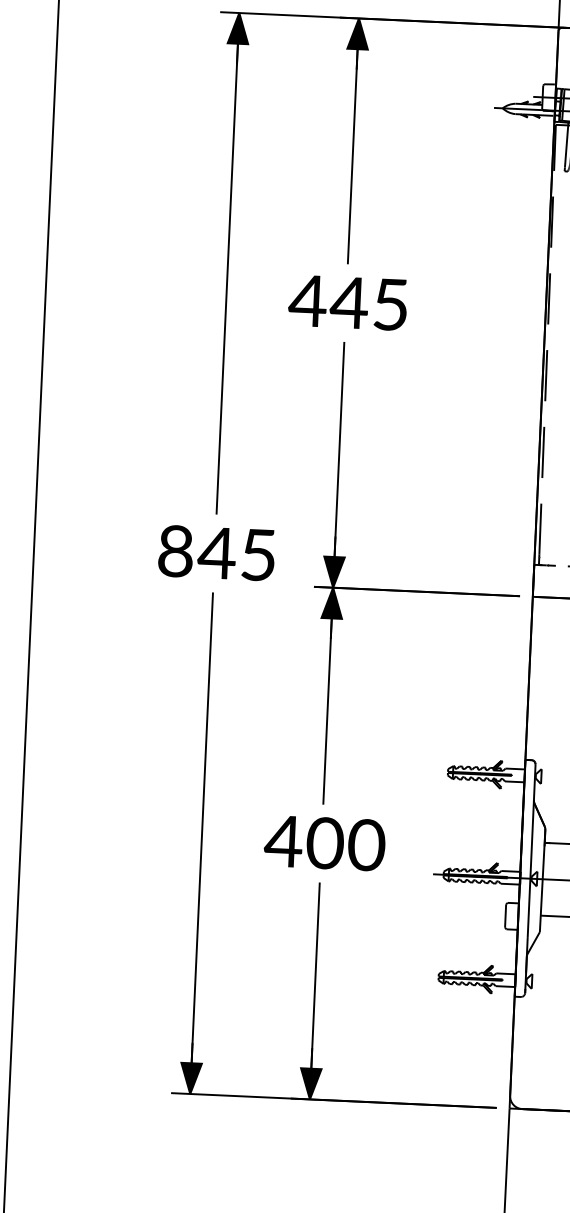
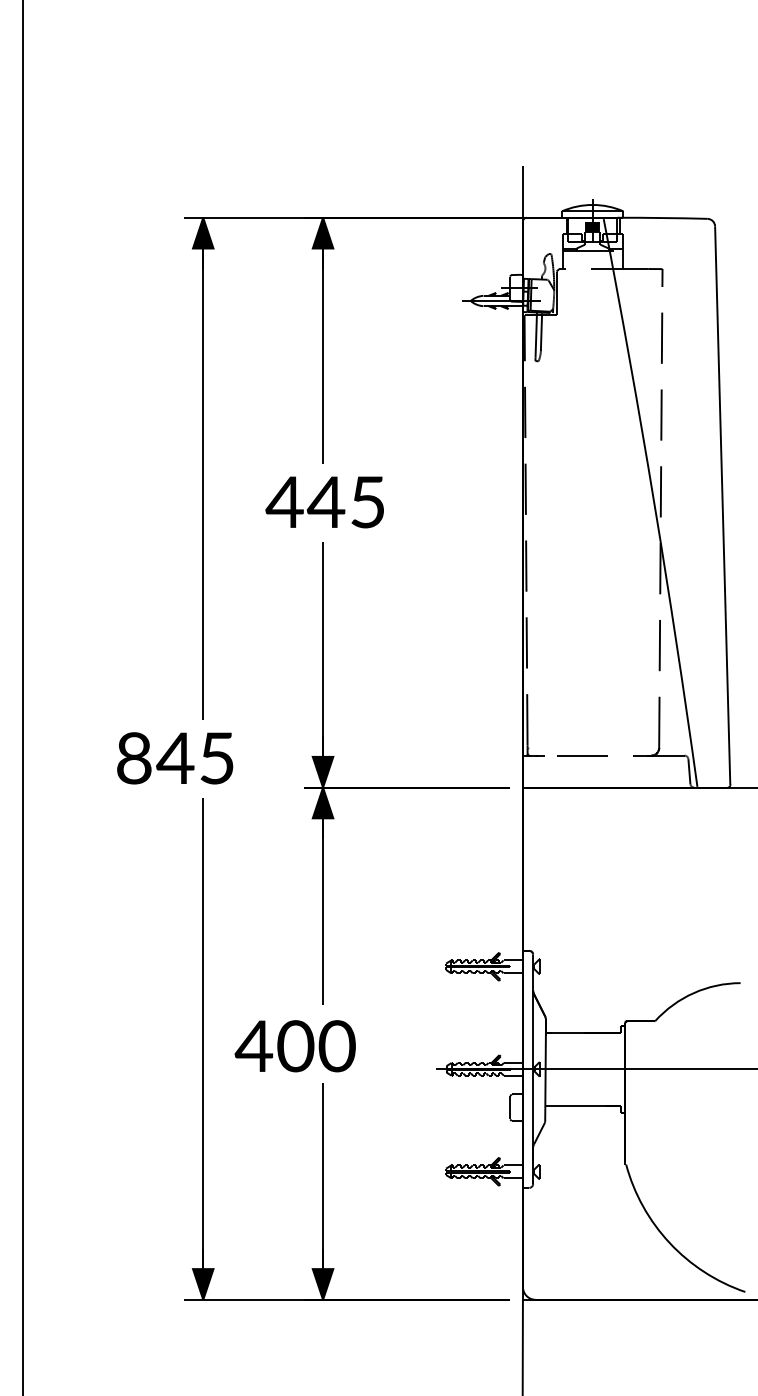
text: (217, 553) -> (175, 758), moved
text: (323, 843) -> (294, 1046), moved

